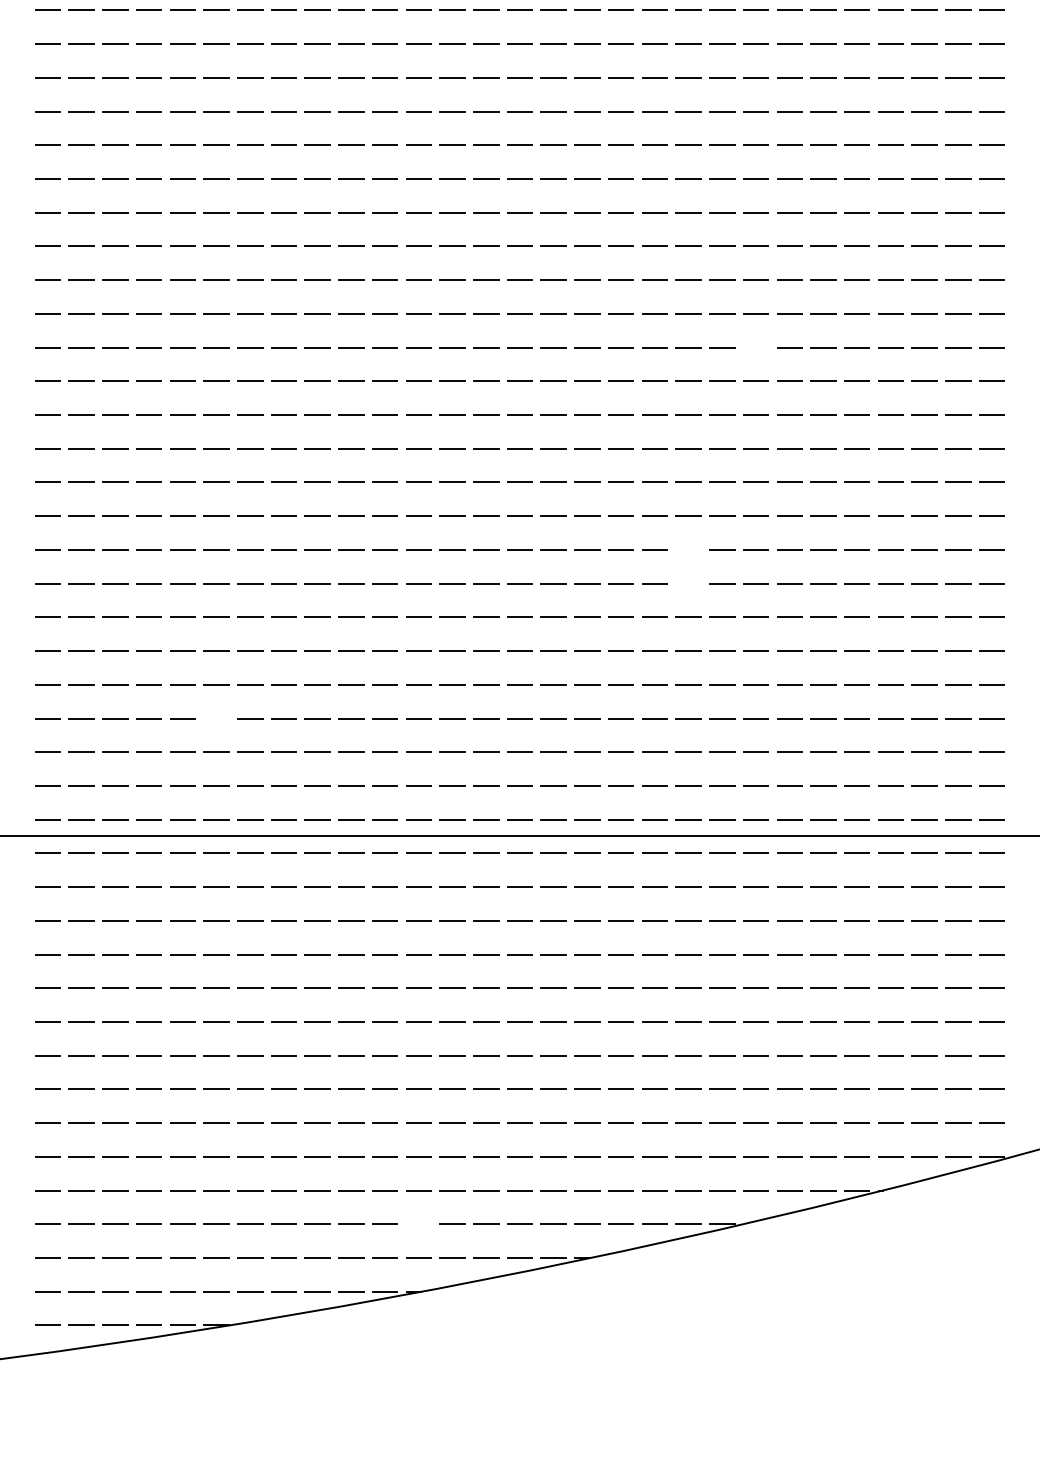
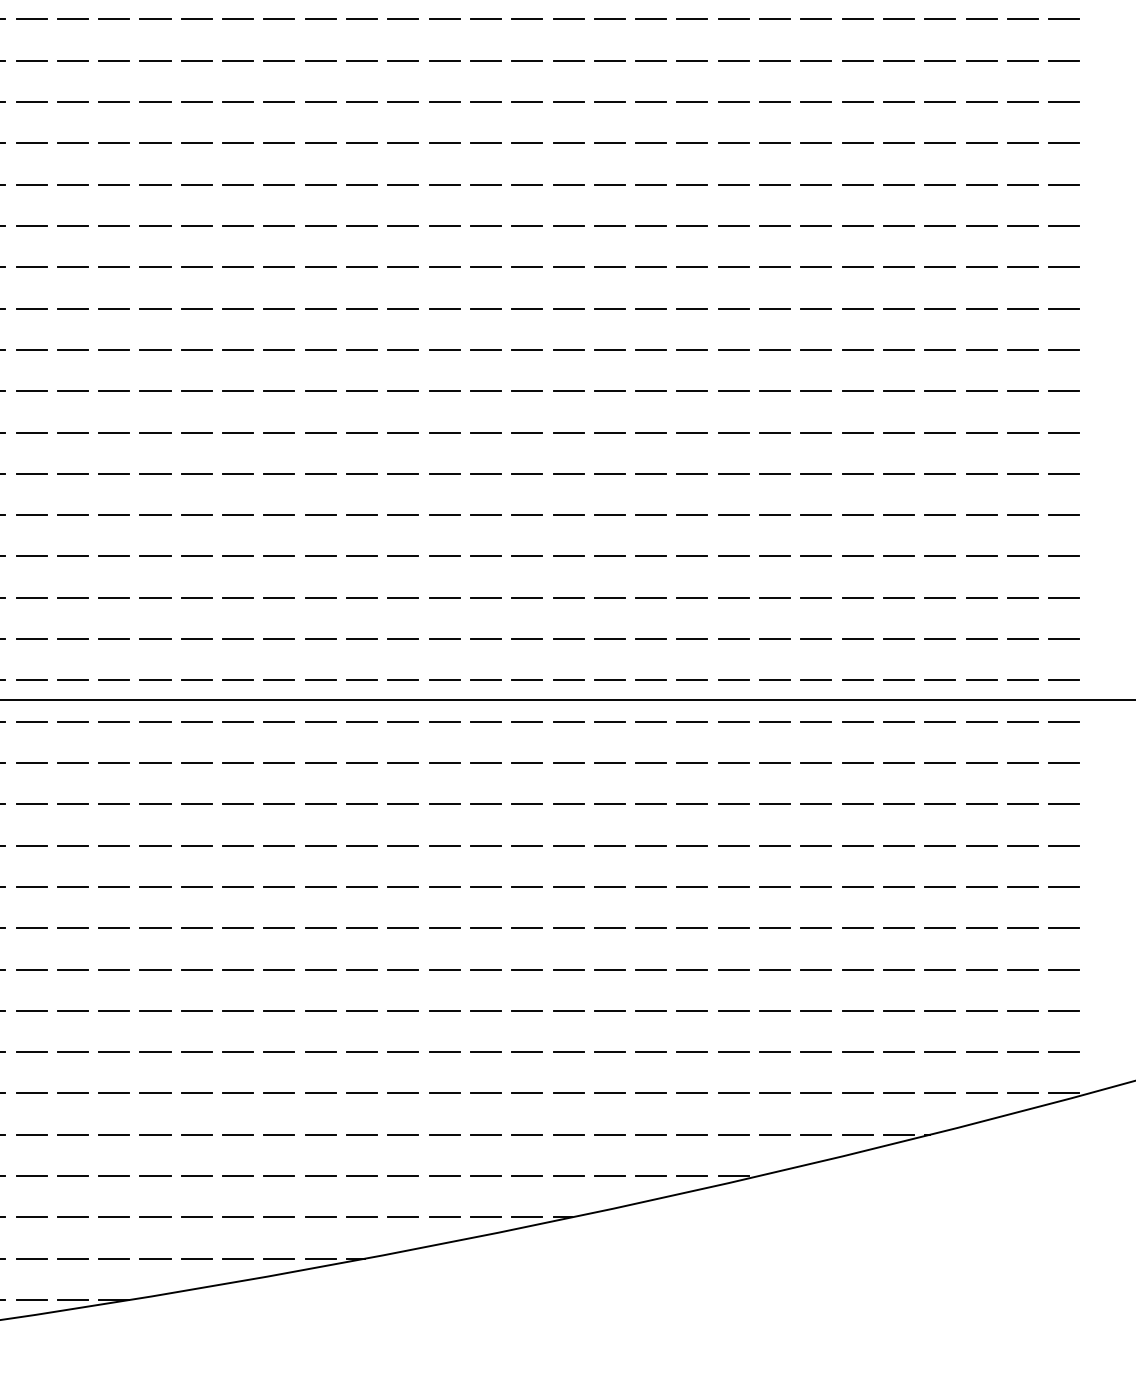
line: (755, 347) -> (774, 101), added
line: (688, 549) -> (692, 349), added
line: (688, 583) -> (692, 391), added
line: (216, 718) -> (114, 556), added
line: (418, 1224) -> (361, 1176), added

